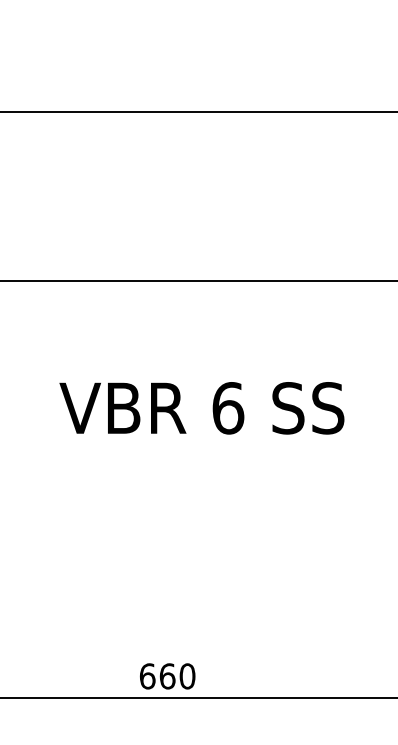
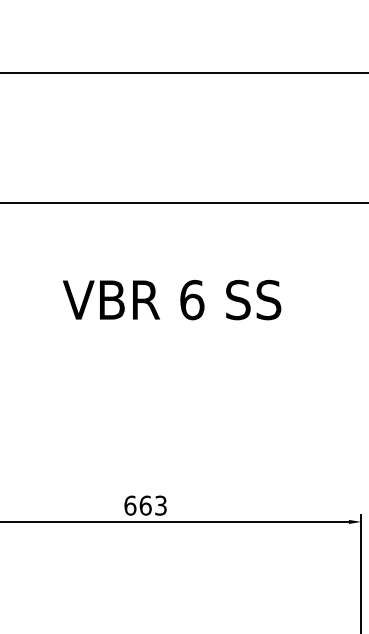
text: (186, 676) -> (160, 505), 660 -> 663

